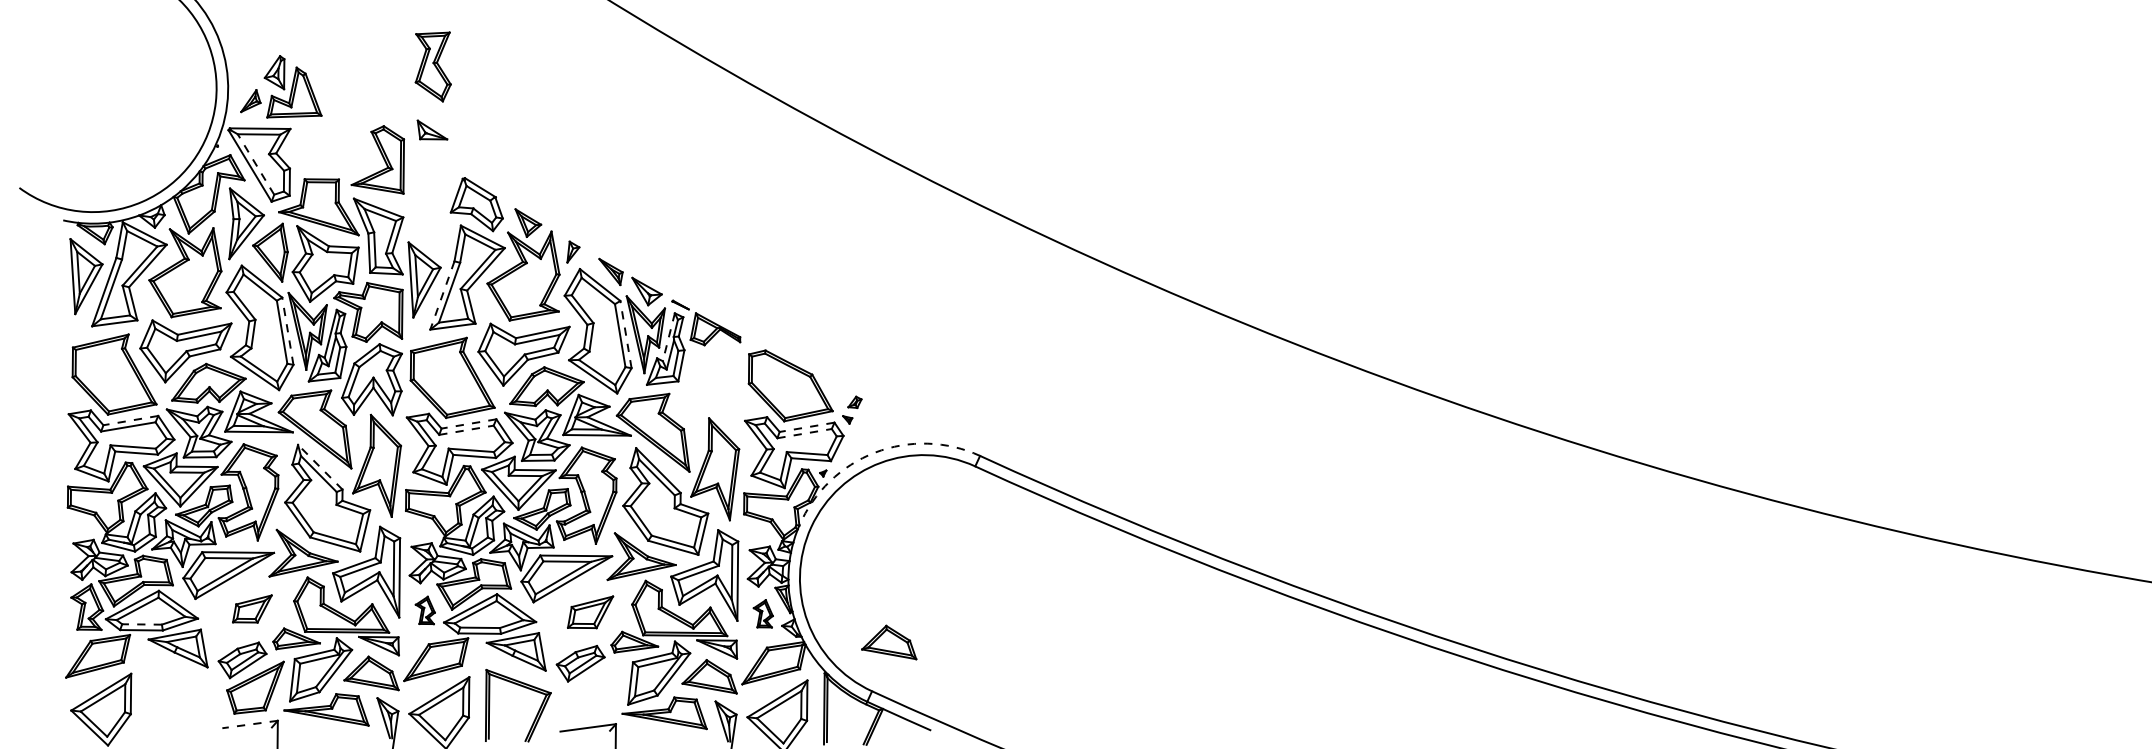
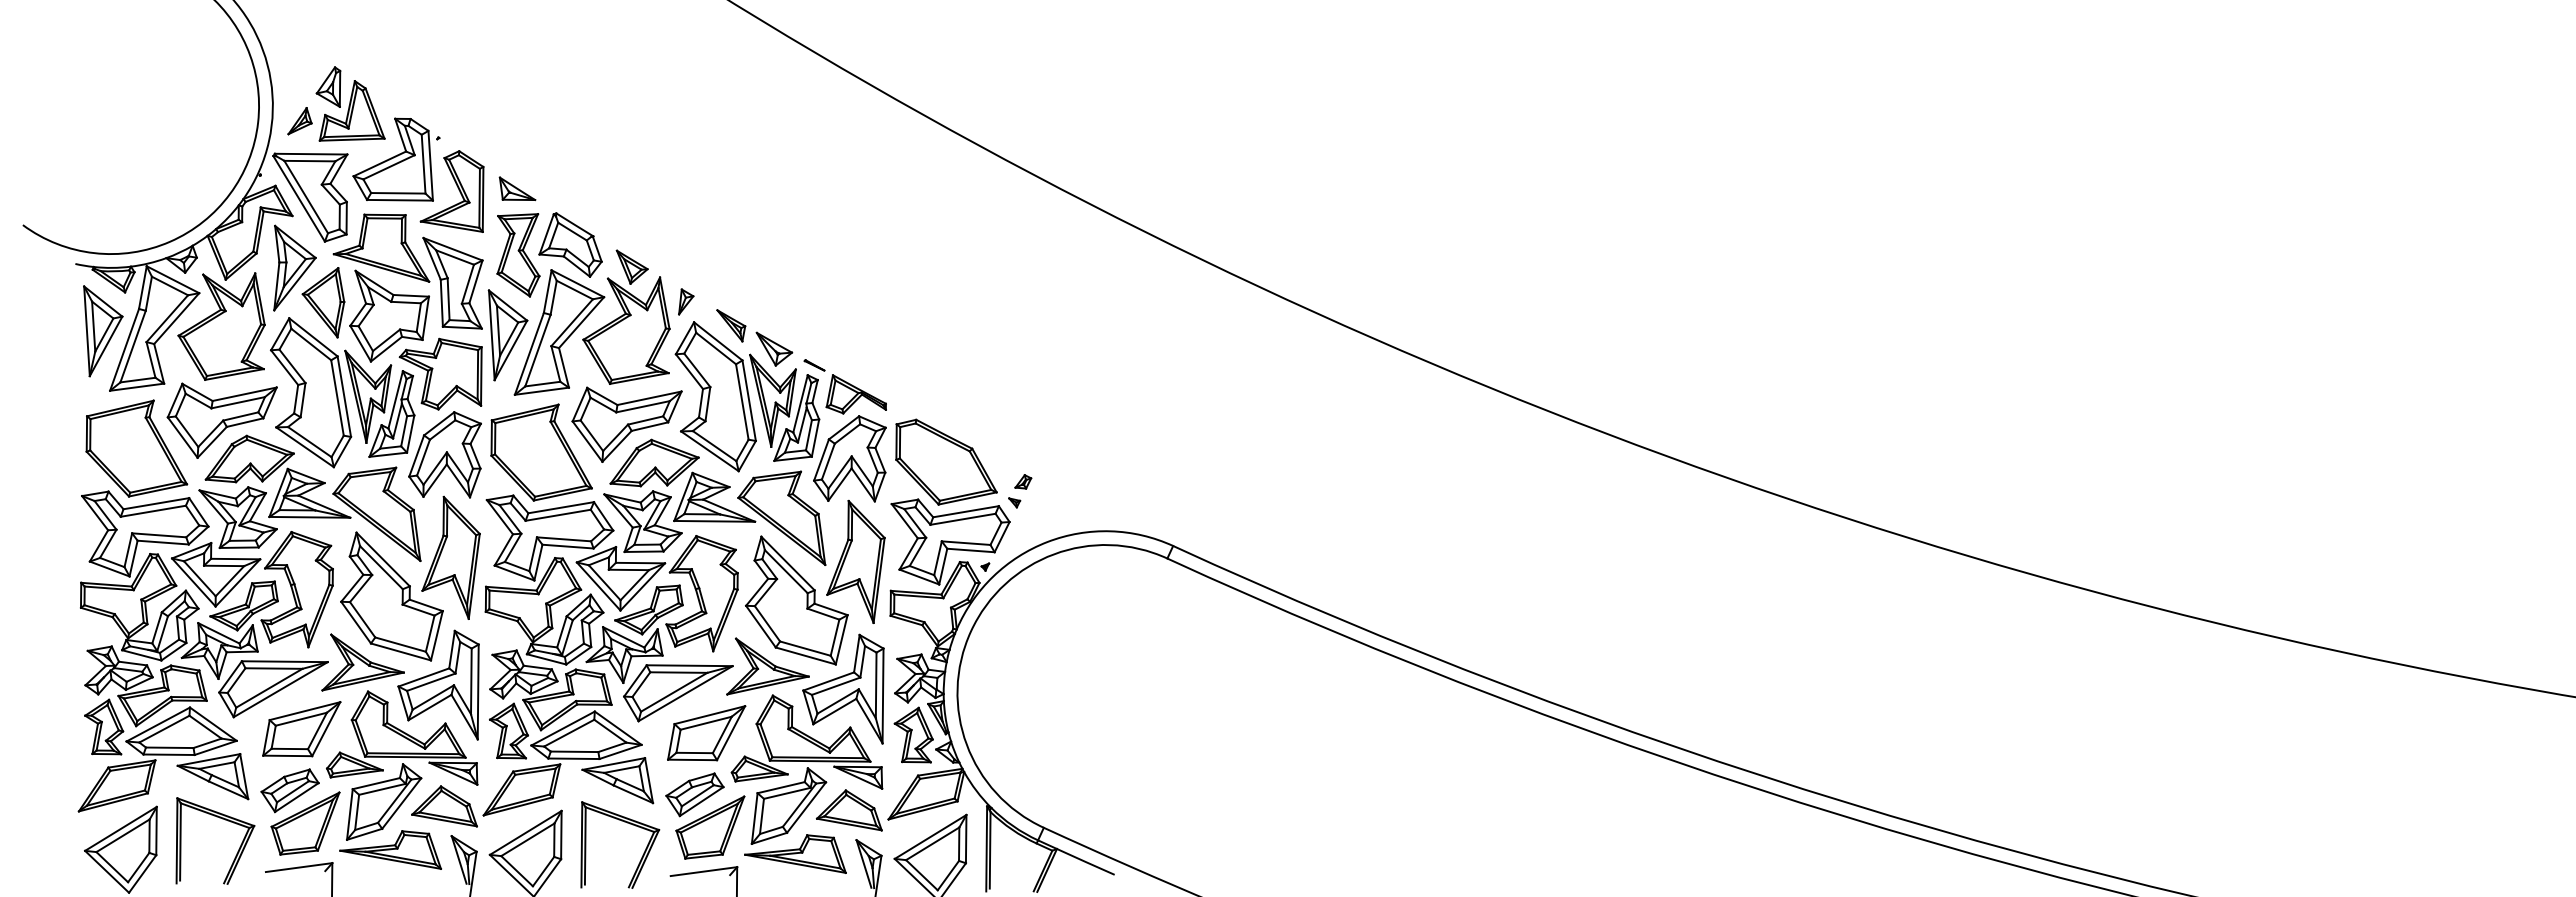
part: (433, 67) -> (518, 255), moved
part: (432, 129) -> (517, 188), moved
part: (331, 133) -> (396, 159), added
line: (255, 164) -> (305, 196), dashed -> solid
line: (442, 295) -> (529, 354), dashed -> solid
line: (287, 331) -> (344, 396), dashed -> solid
line: (626, 334) -> (749, 400), dashed -> solid
line: (668, 336) -> (800, 403), dashed -> solid
part: (709, 382) -> (849, 458), added
line: (130, 420) -> (155, 503), dashed -> solid
line: (468, 423) -> (560, 507), dashed -> solid
line: (806, 427) -> (965, 511), dashed -> solid
line: (466, 430) -> (558, 515), dashed -> solid
line: (804, 433) -> (963, 519), dashed -> solid
arc: (875, 453) -> (1047, 542), dashed -> solid
line: (320, 467) -> (383, 559), dashed -> solid
part: (252, 609) -> (301, 729), size x1.67
part: (424, 610) -> (508, 730), size x1.67
part: (590, 612) -> (706, 733), size x1.43
part: (763, 613) -> (913, 734), size x1.67
line: (141, 624) -> (169, 747), dashed -> solid
part: (888, 642) -> (1063, 769), removed
part: (186, 684) -> (222, 819), added
part: (593, 691) -> (710, 827), added
line: (250, 724) -> (299, 867), dashed -> solid

